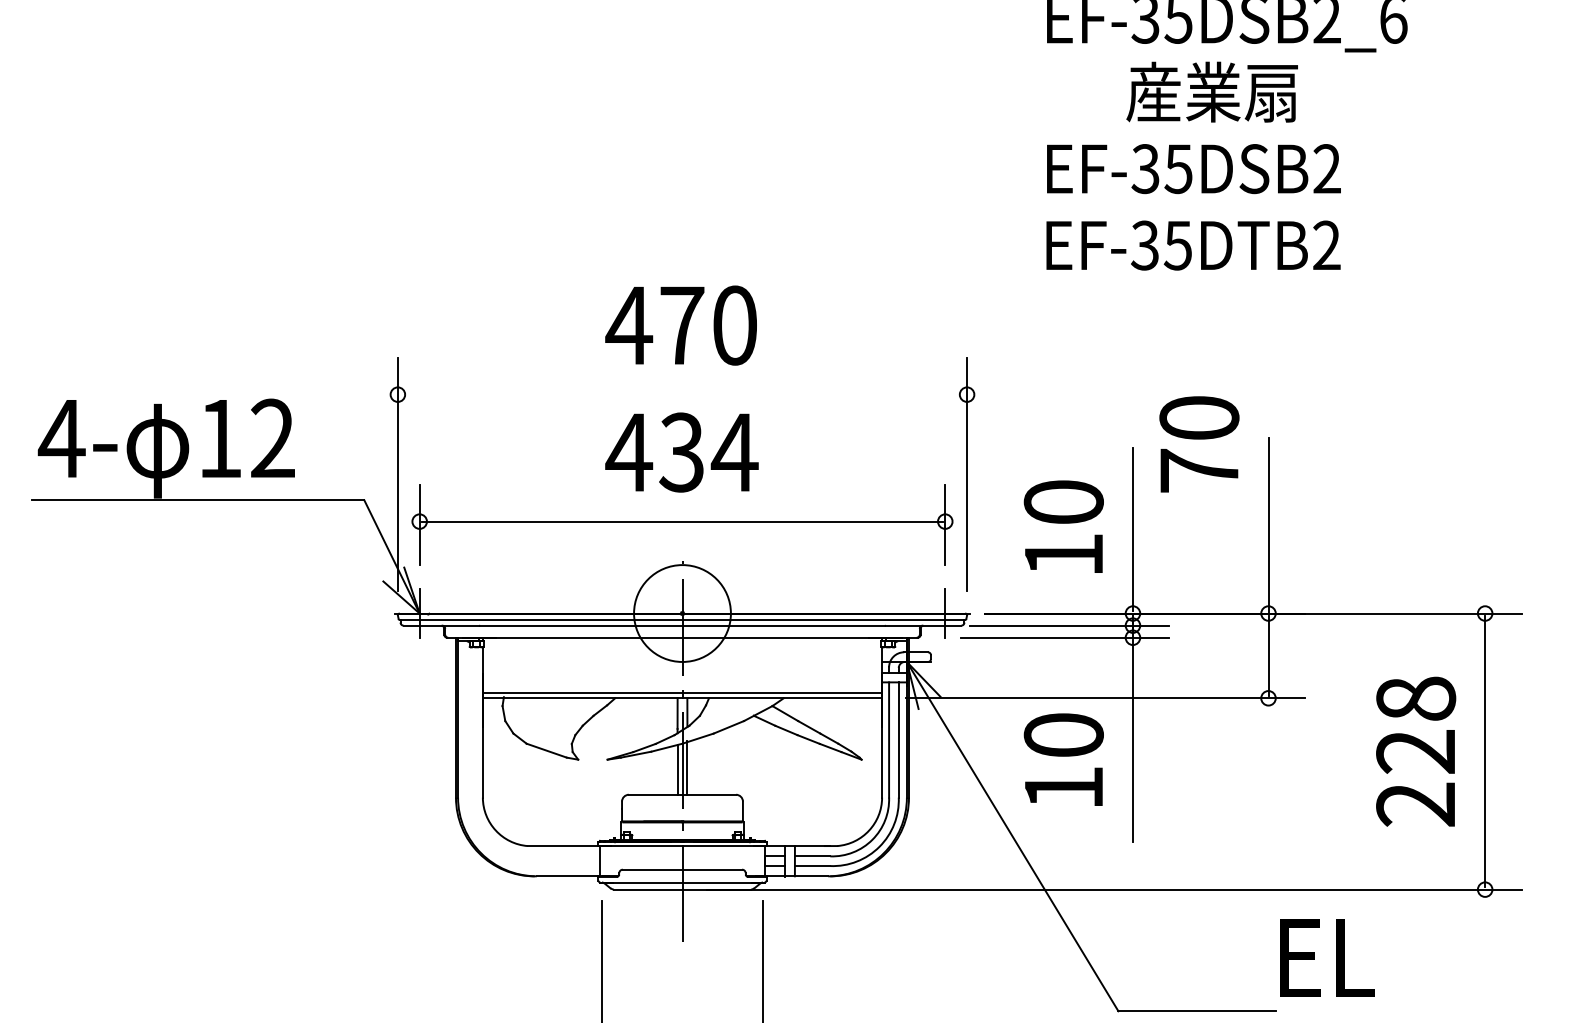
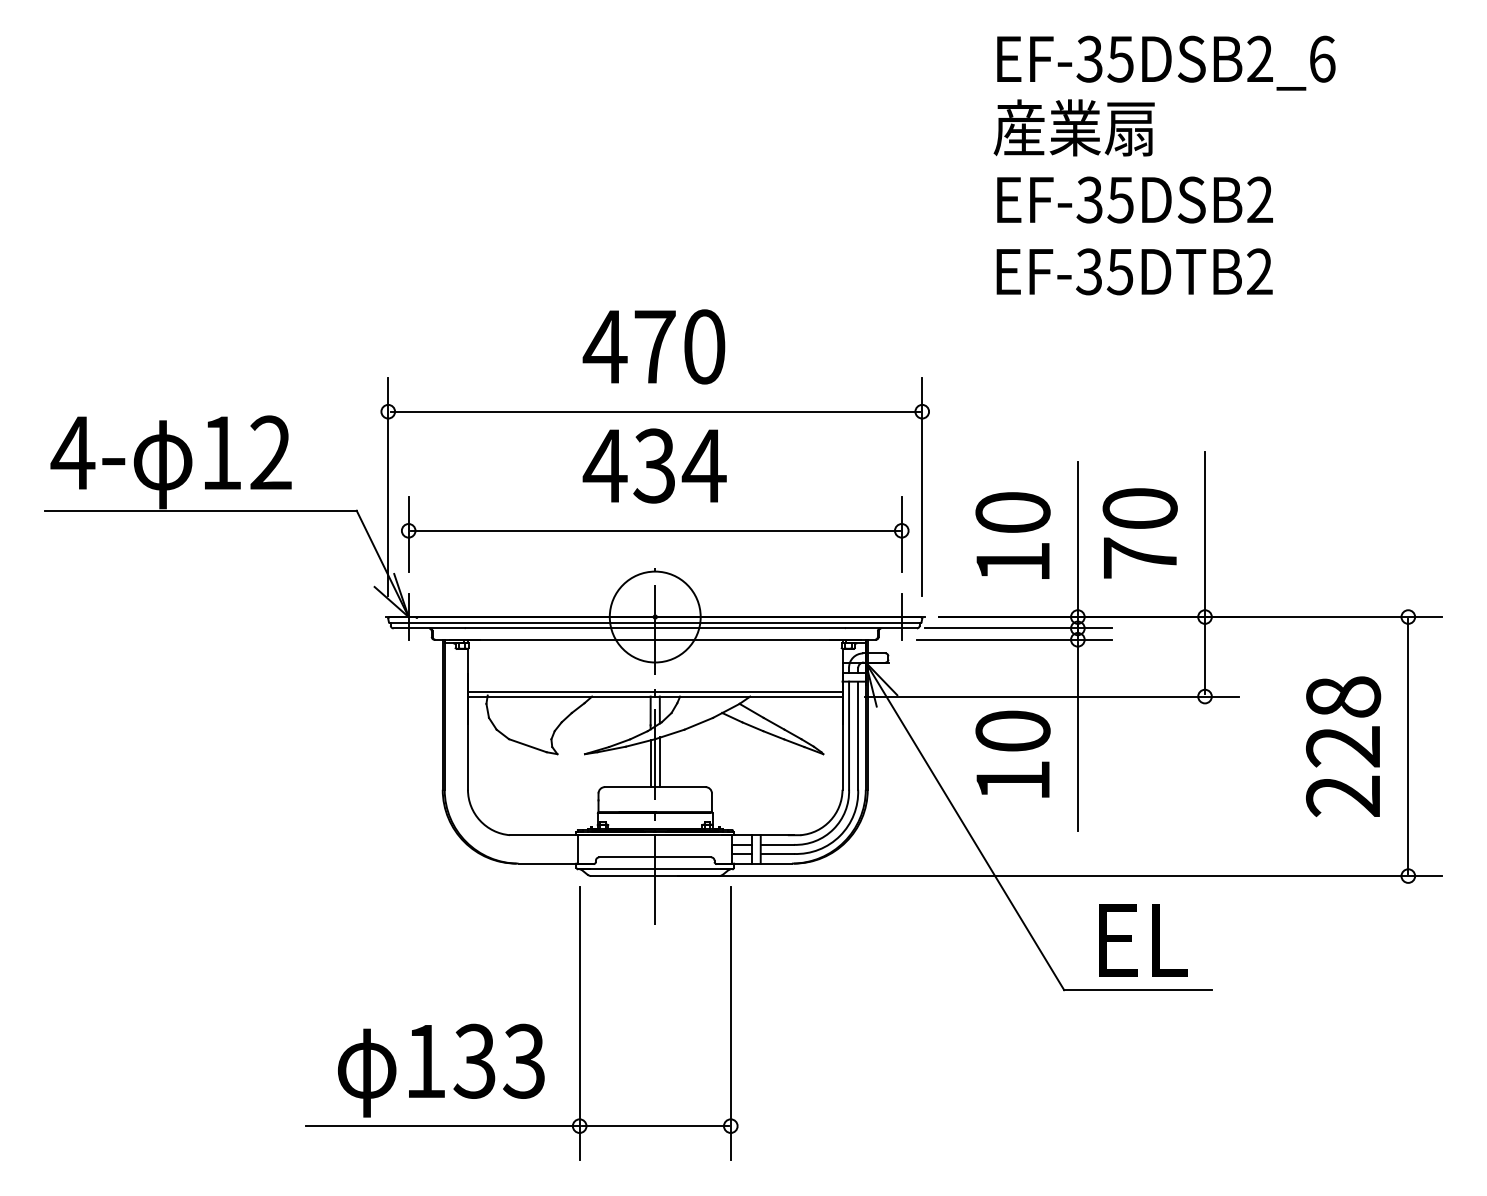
text: (1211, 91) -> (1073, 127), moved
line: (681, 394) -> (654, 411), added
text: (1198, 444) -> (1139, 533), moved
text: (1327, 958) -> (1143, 940), moved

